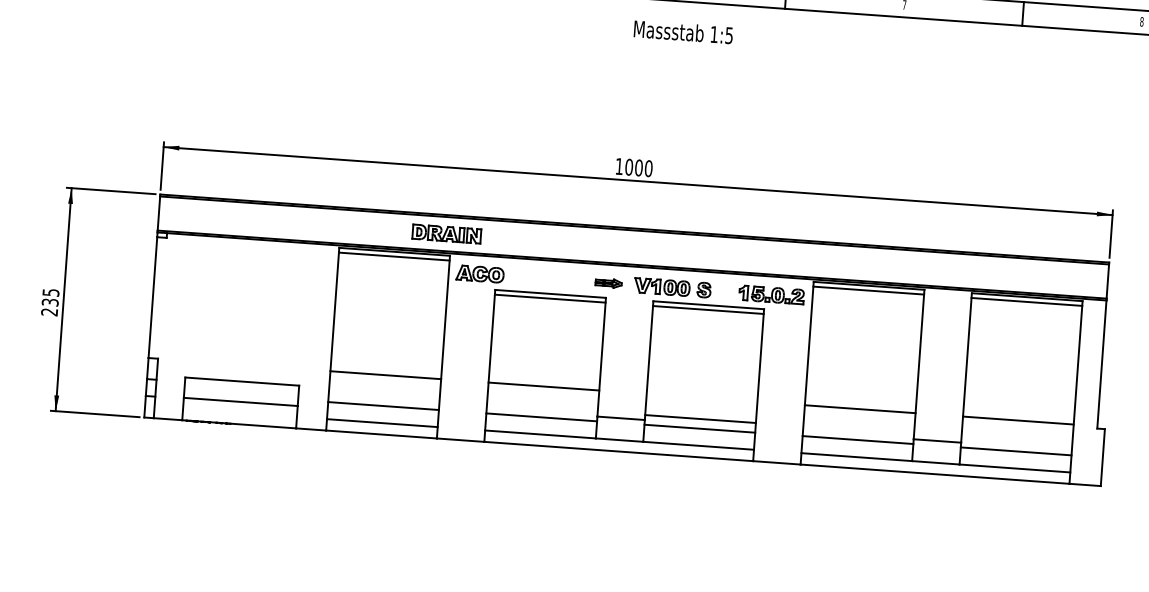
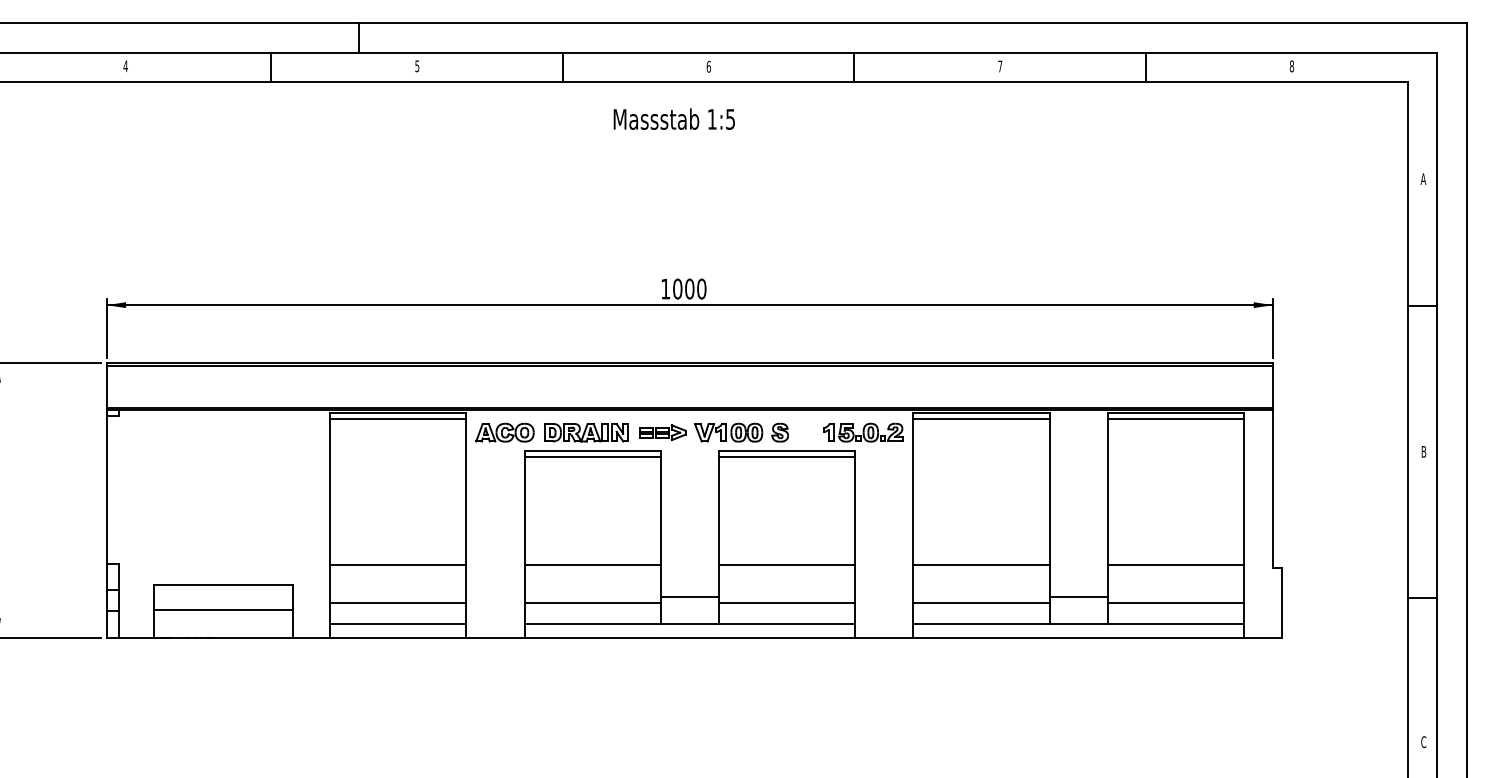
text: (682, 31) -> (673, 118), moved
part: (446, 233) -> (586, 432), moved
part: (608, 283) -> (662, 432), size x1.43
line: (700, 418) -> (787, 564), moved

